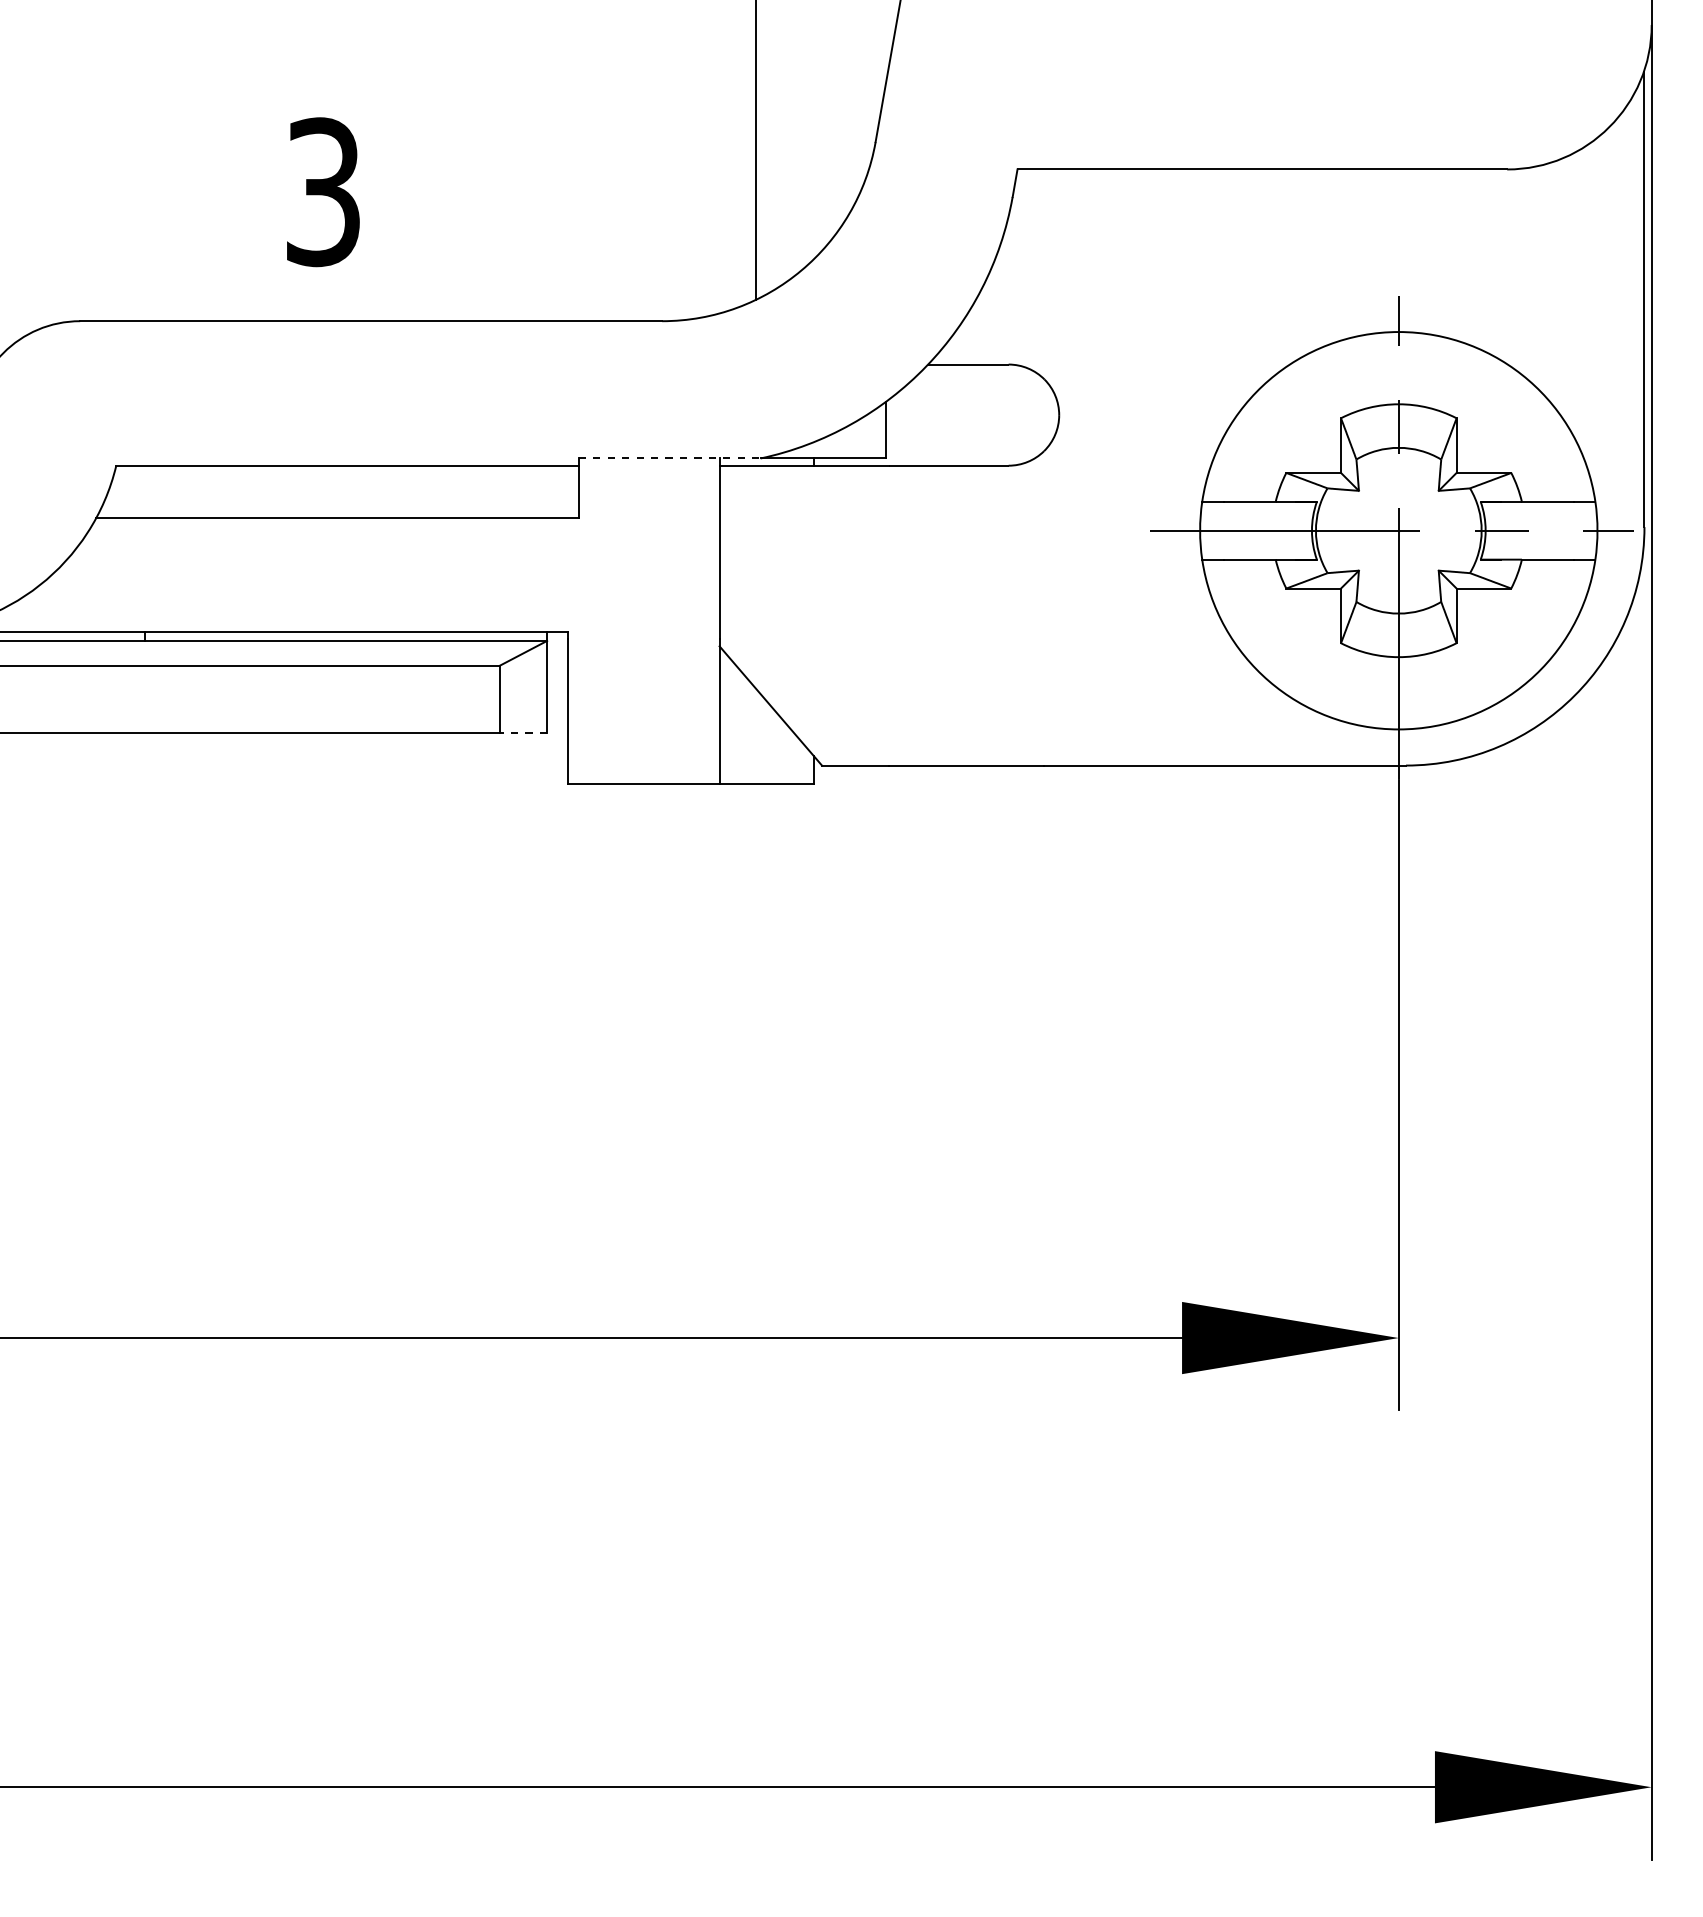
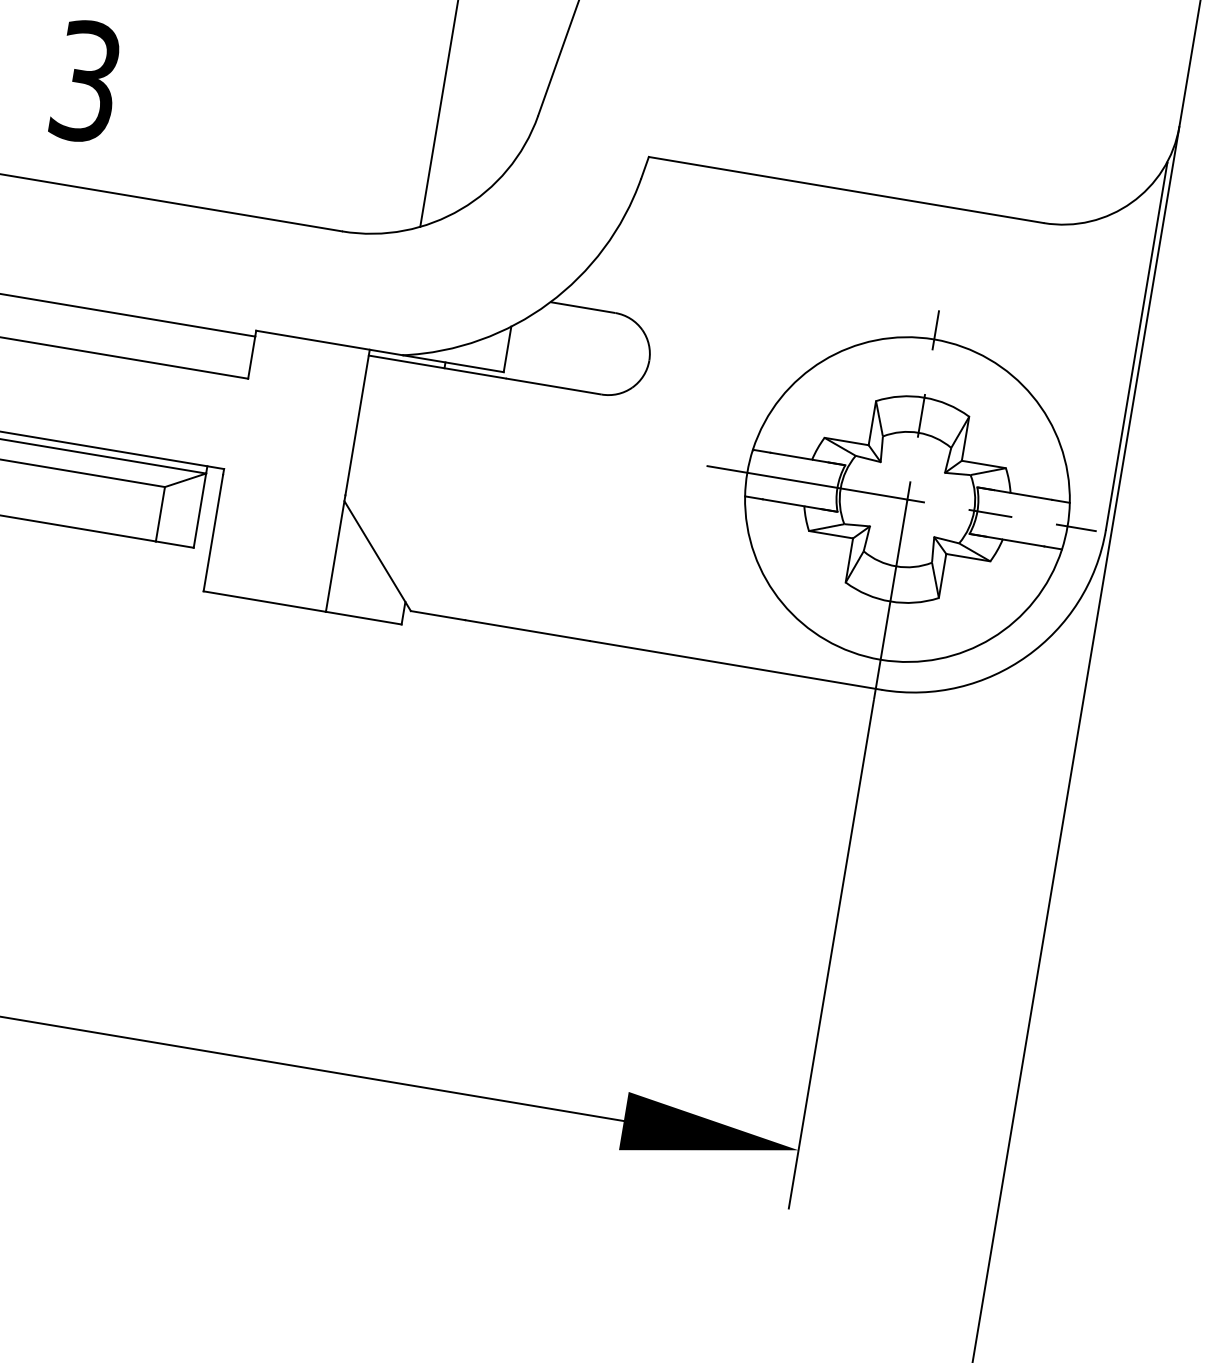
line: (669, 458) -> (329, 343), dashed -> solid
line: (523, 733) -> (174, 544), dashed -> solid

